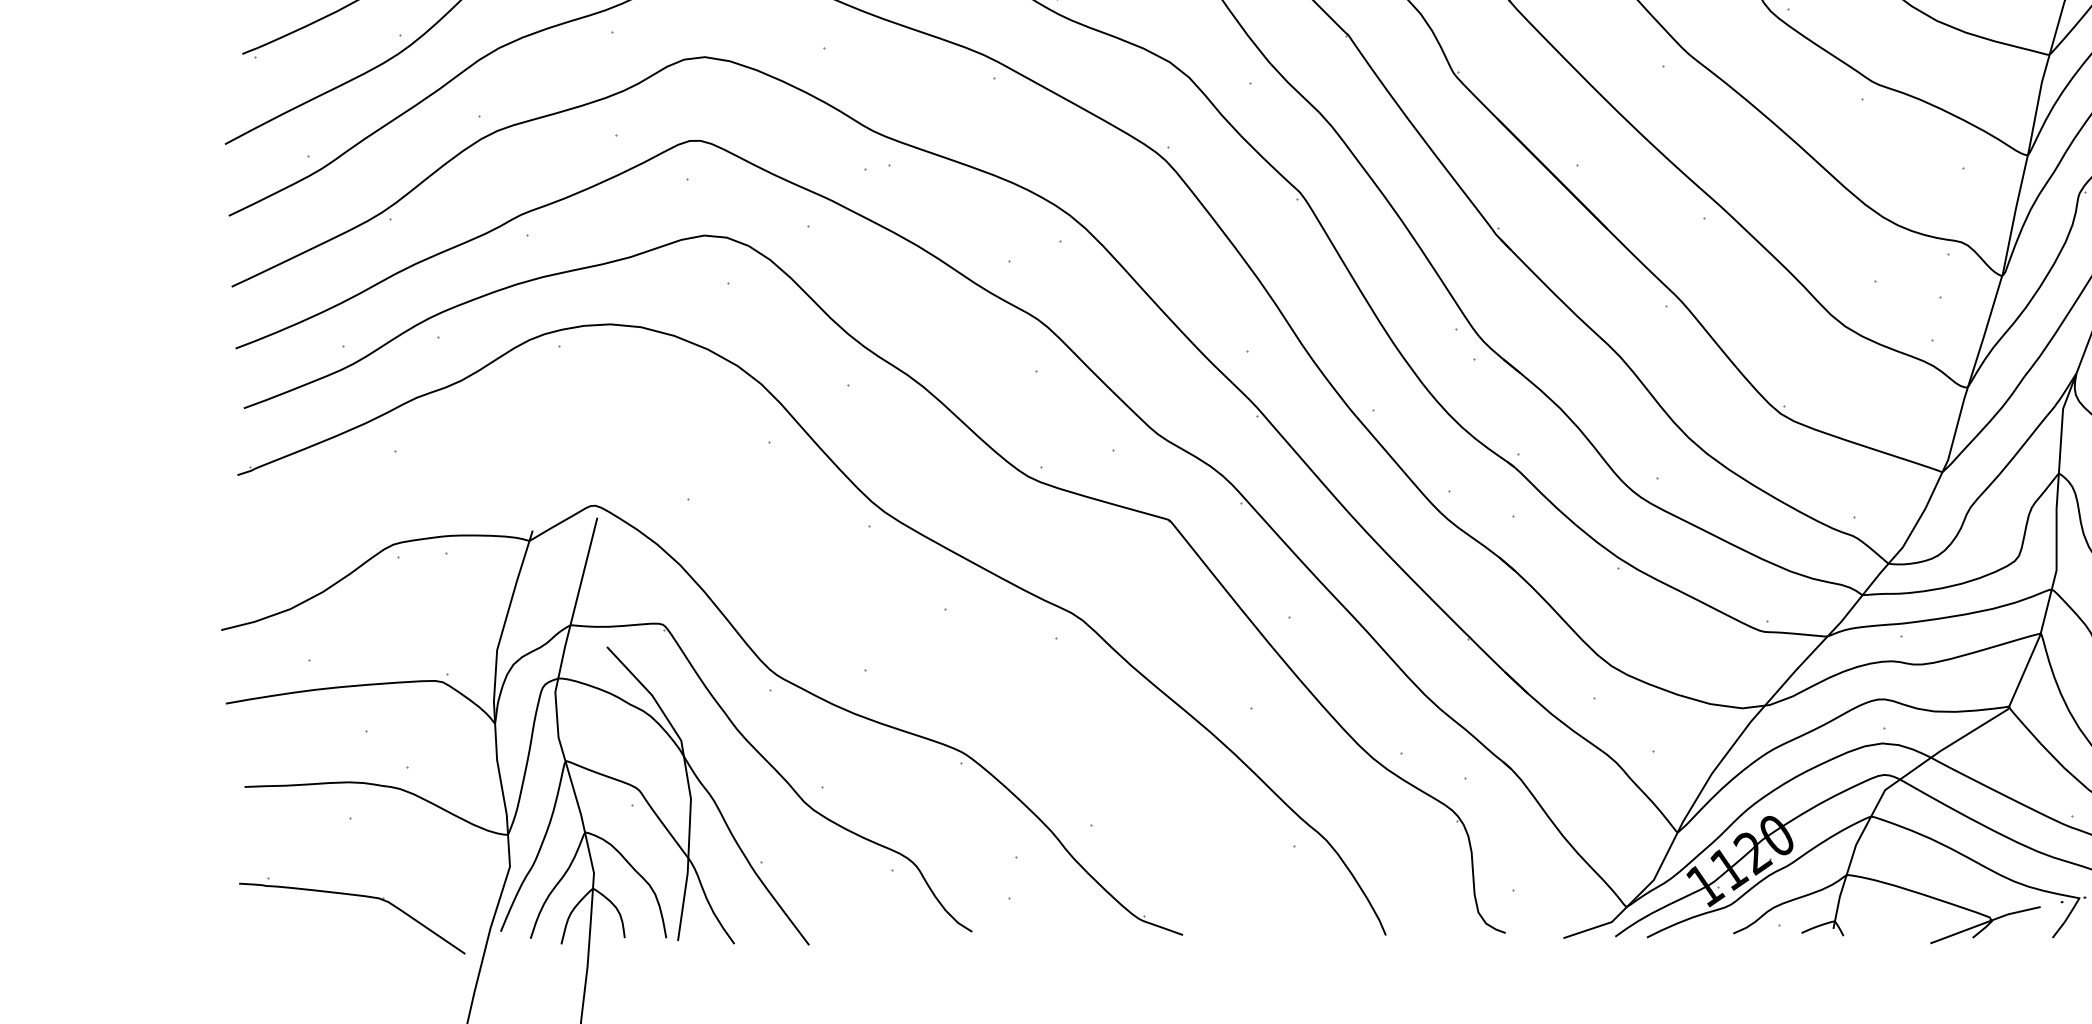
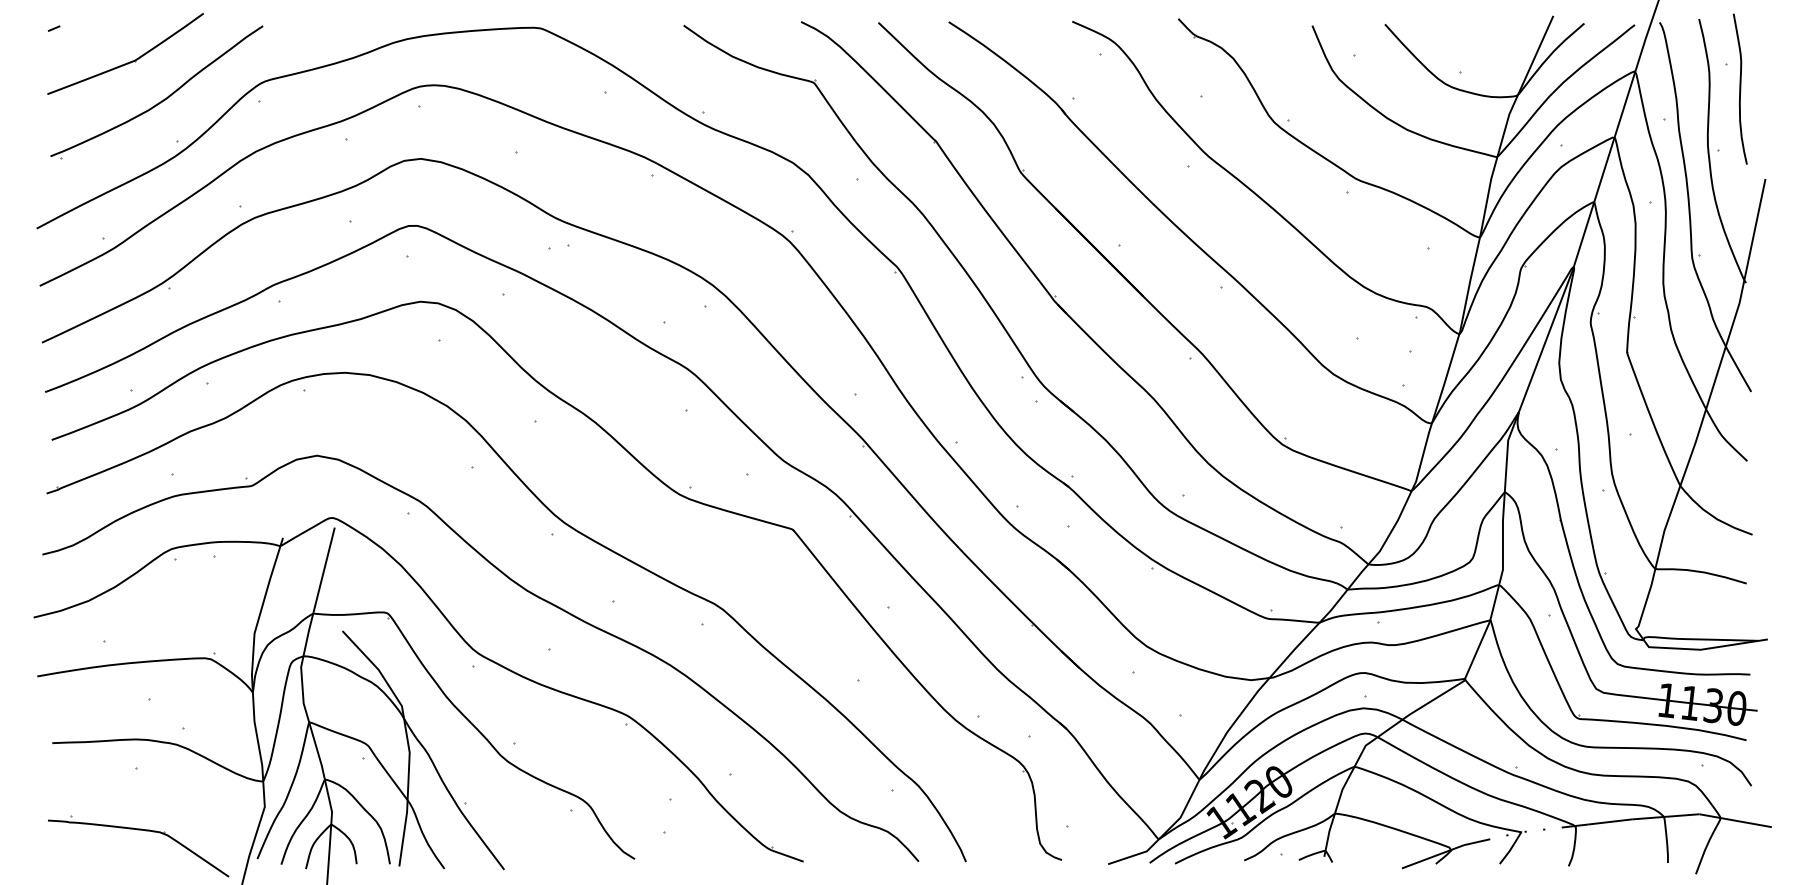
part: (836, 597) -> (526, 591), added

